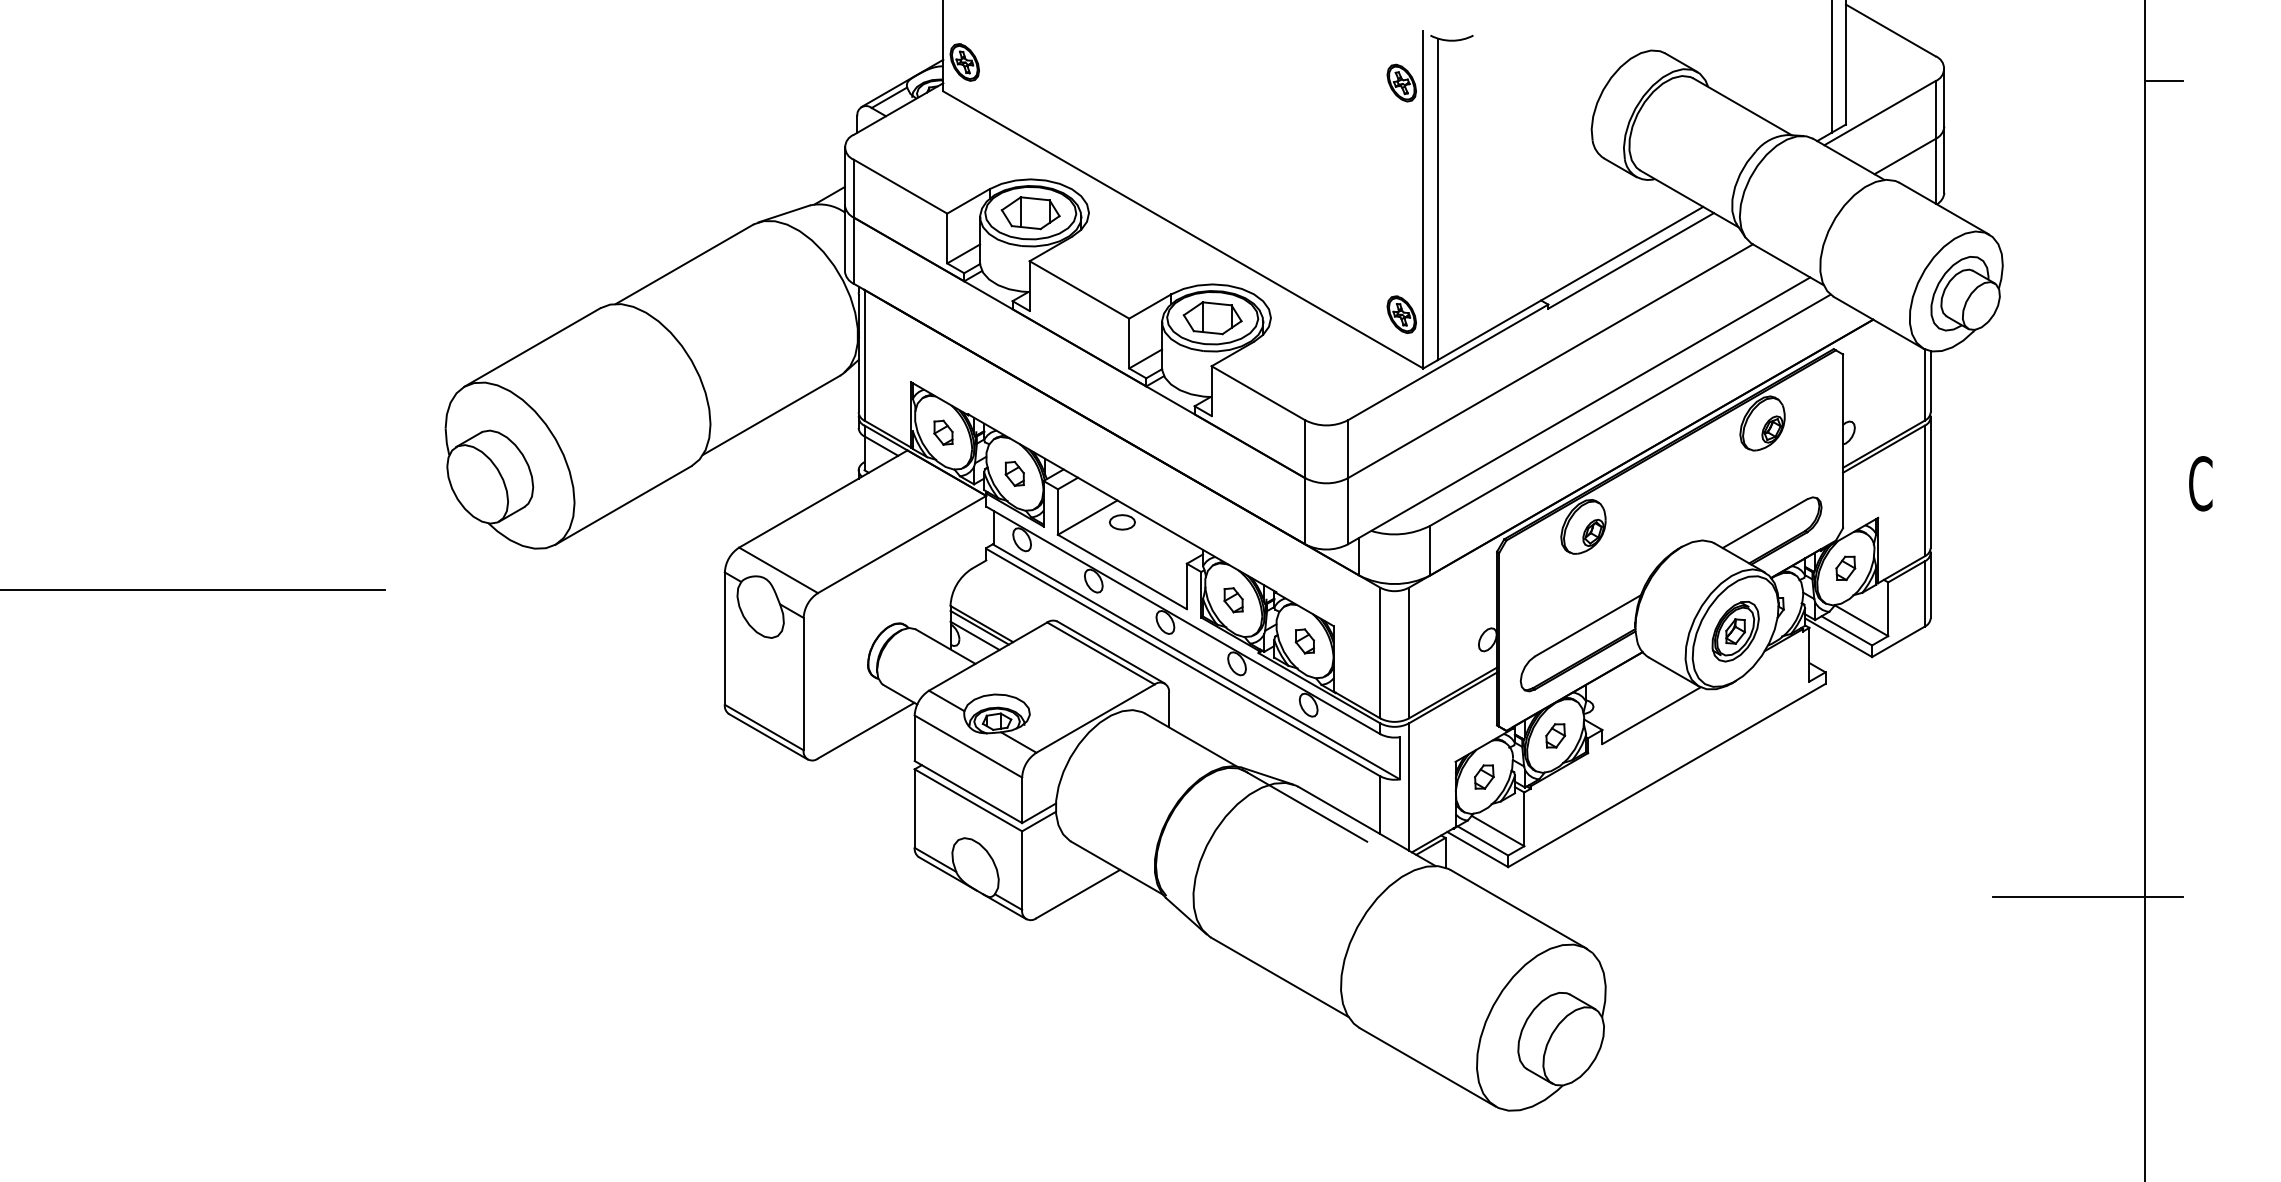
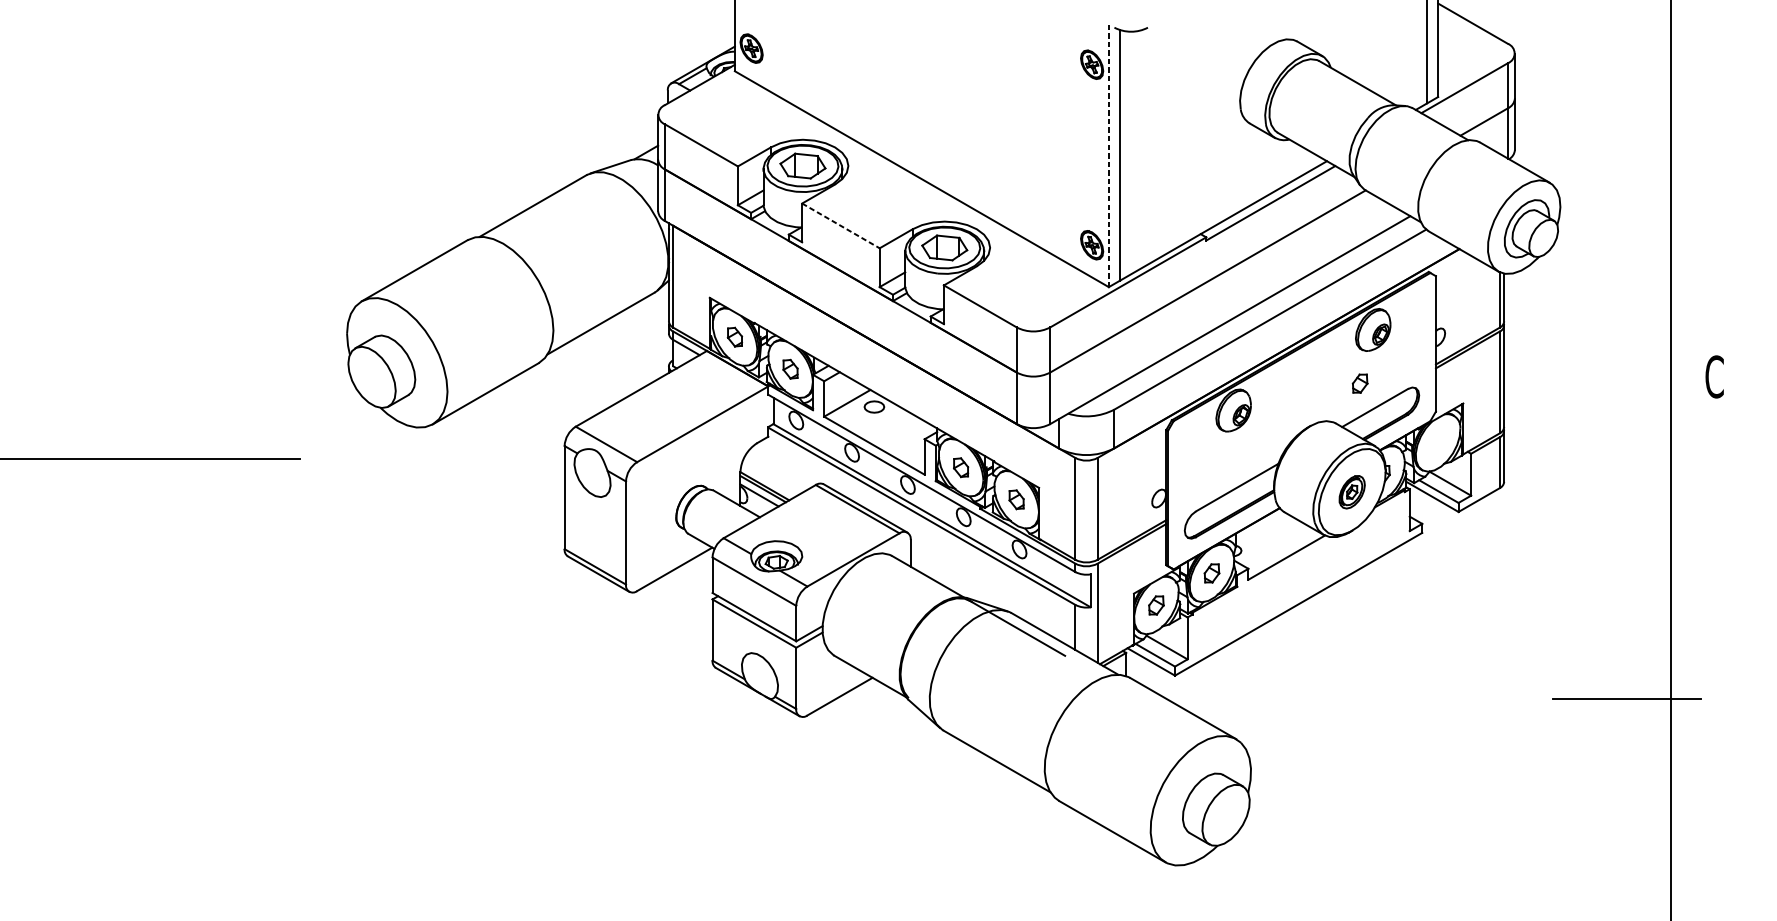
line: (2164, 80) -> (1686, 62), removed
line: (1423, 199) -> (1109, 155), solid -> dashed
line: (1079, 290) -> (840, 226), solid -> dashed
part: (1845, 568) -> (1359, 383), moved
part: (1735, 631) -> (1352, 492), size x0.7

